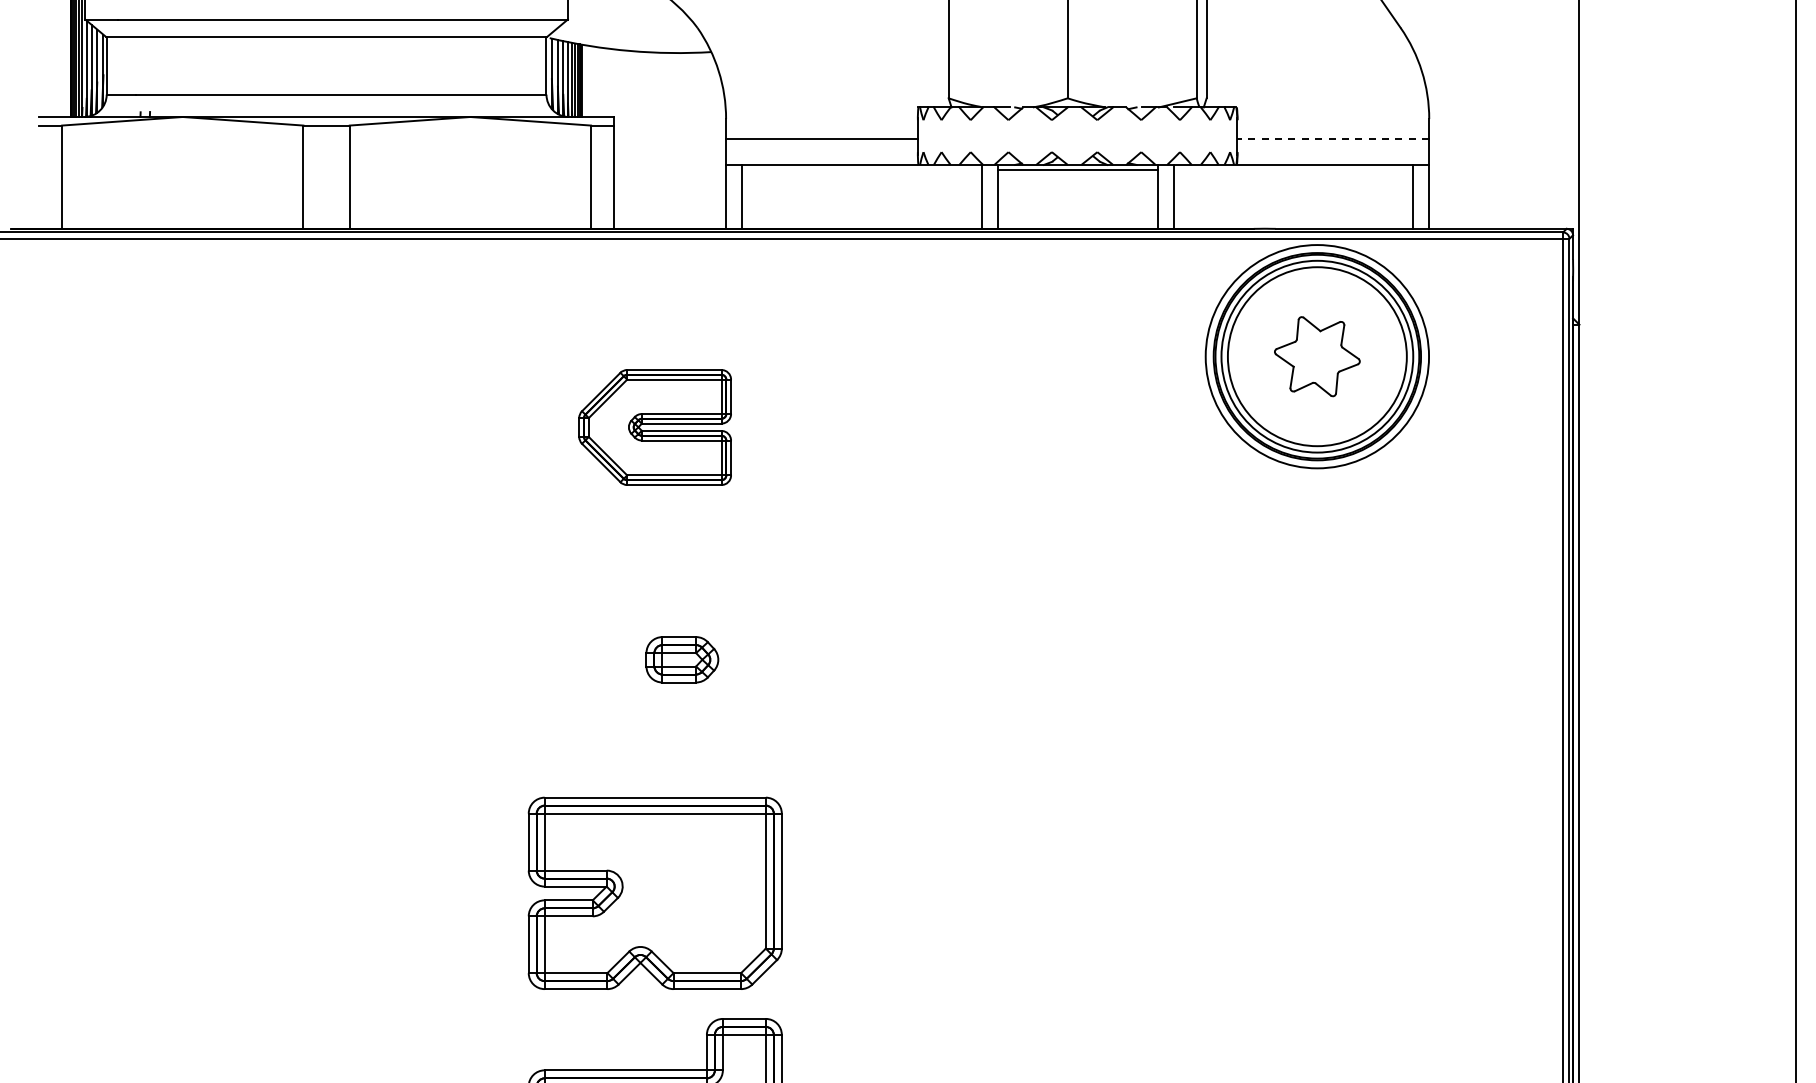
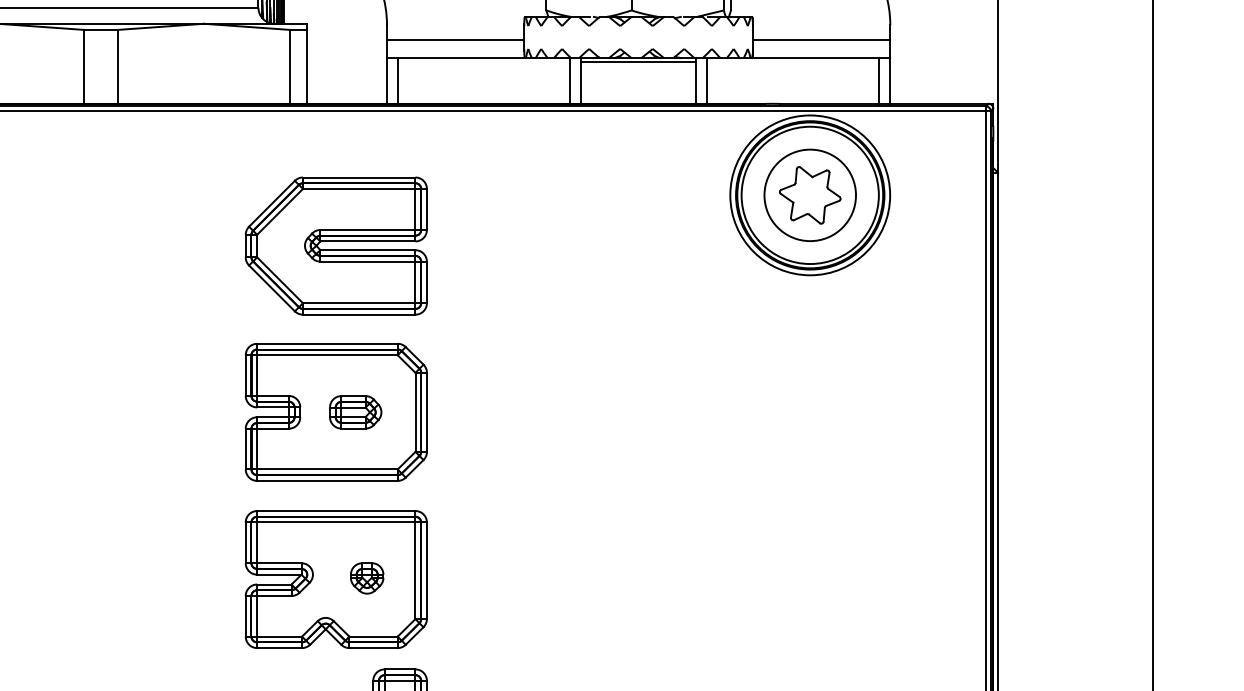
line: (1333, 139) -> (821, 39), dashed -> solid
circle: (1317, 356) -> (810, 195), size x0.71
part: (654, 427) -> (335, 246), size x1.67
part: (654, 659) -> (335, 412), added
part: (697, 891) -> (366, 578), added

